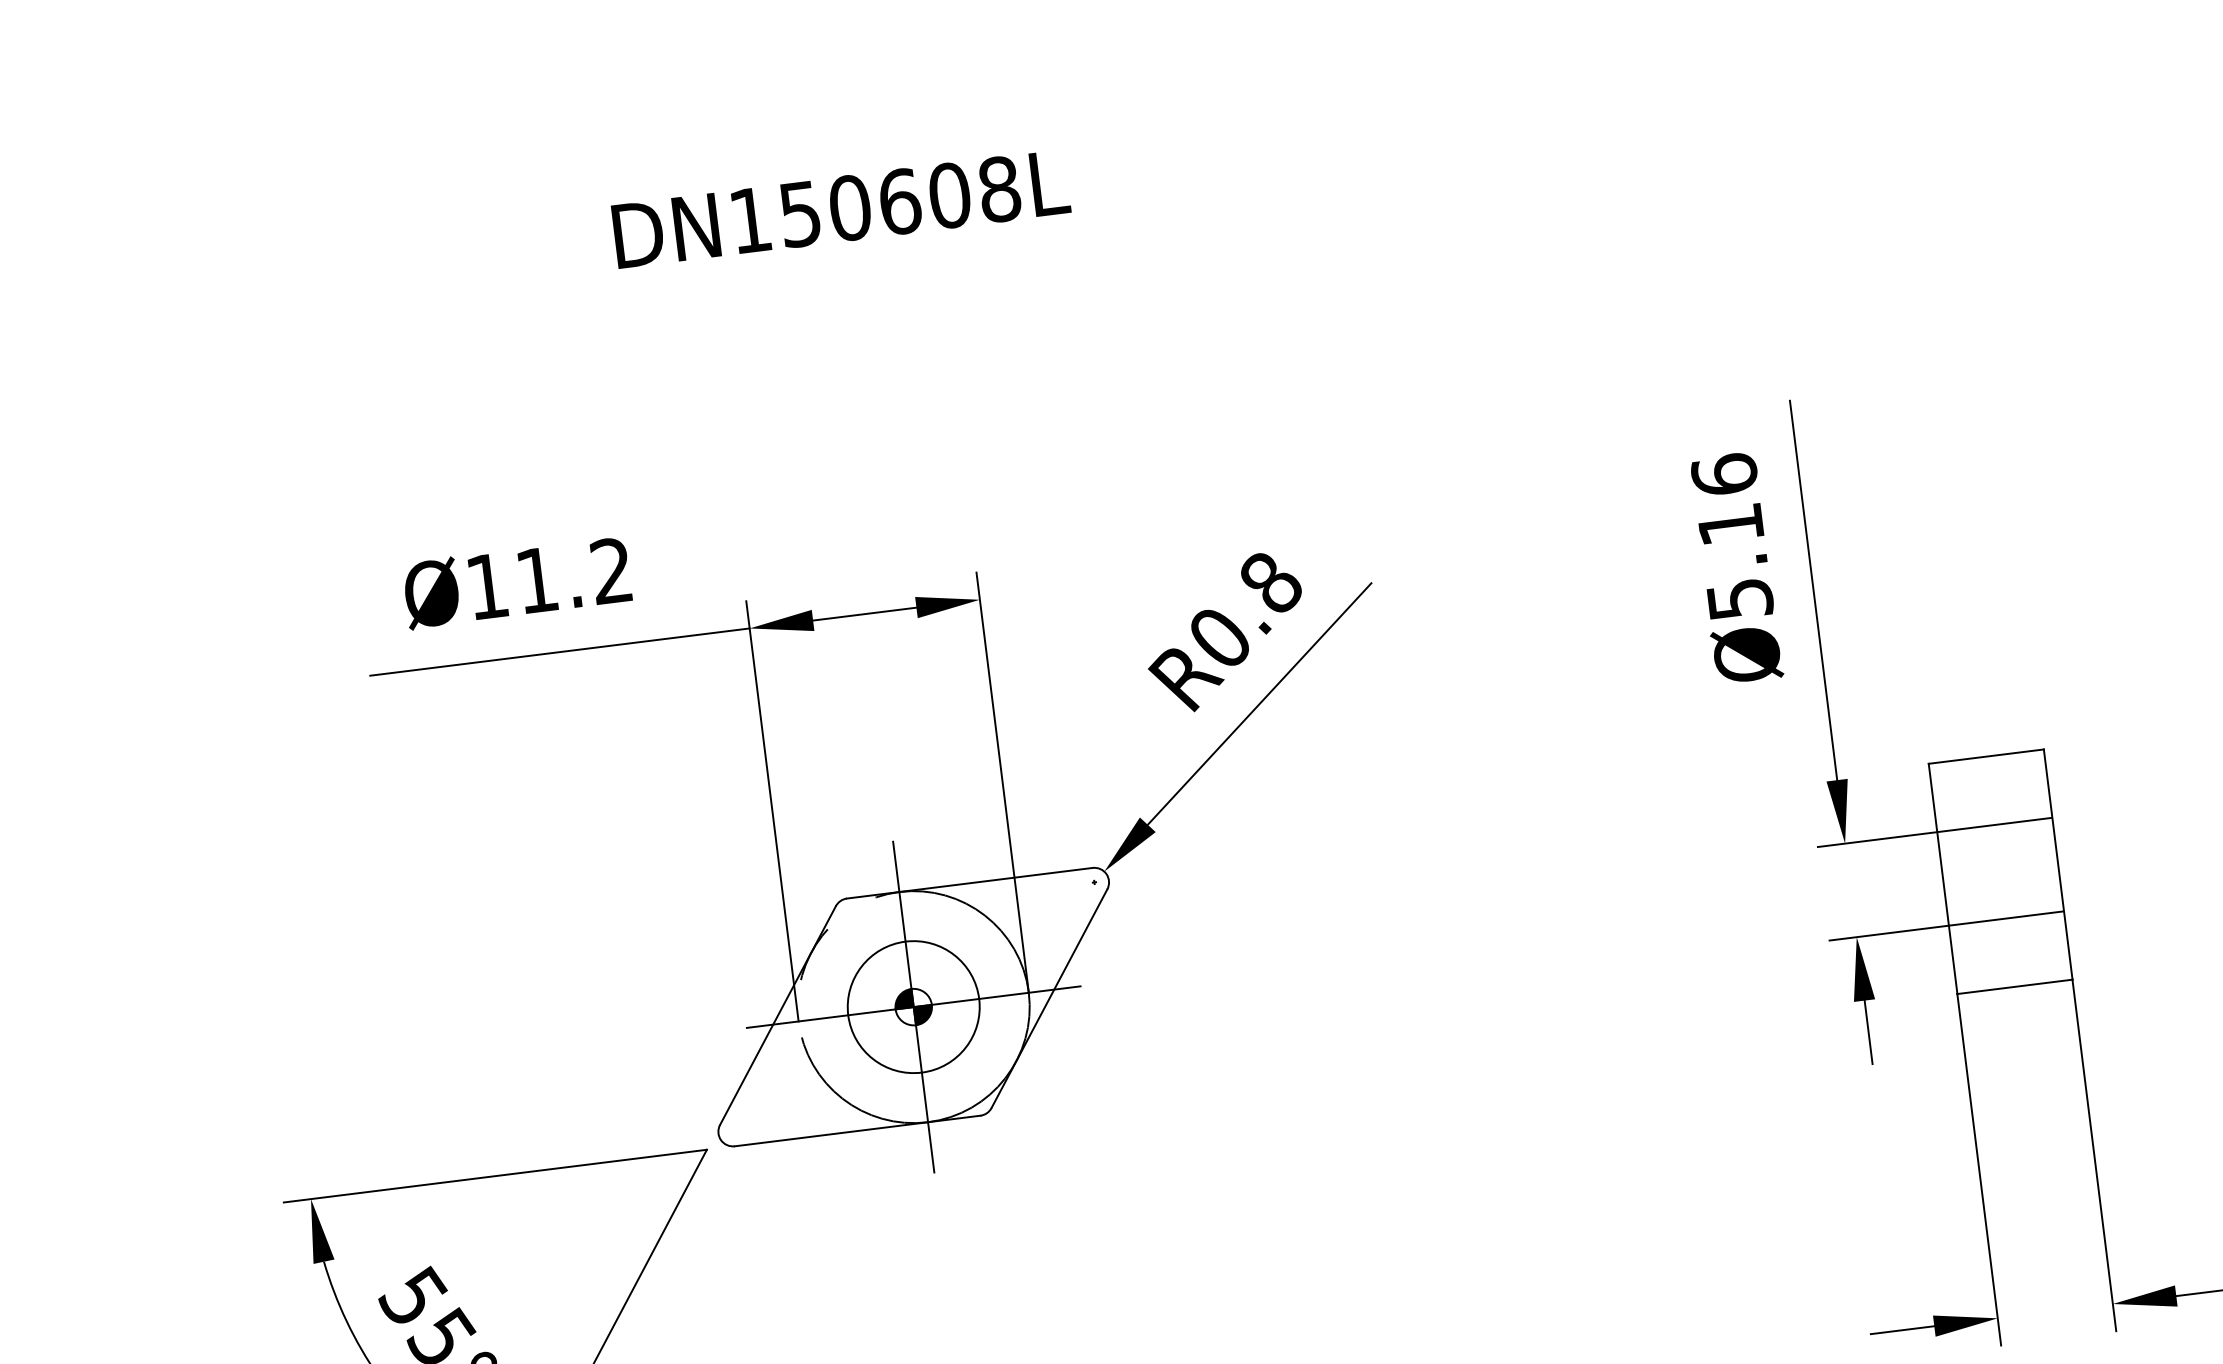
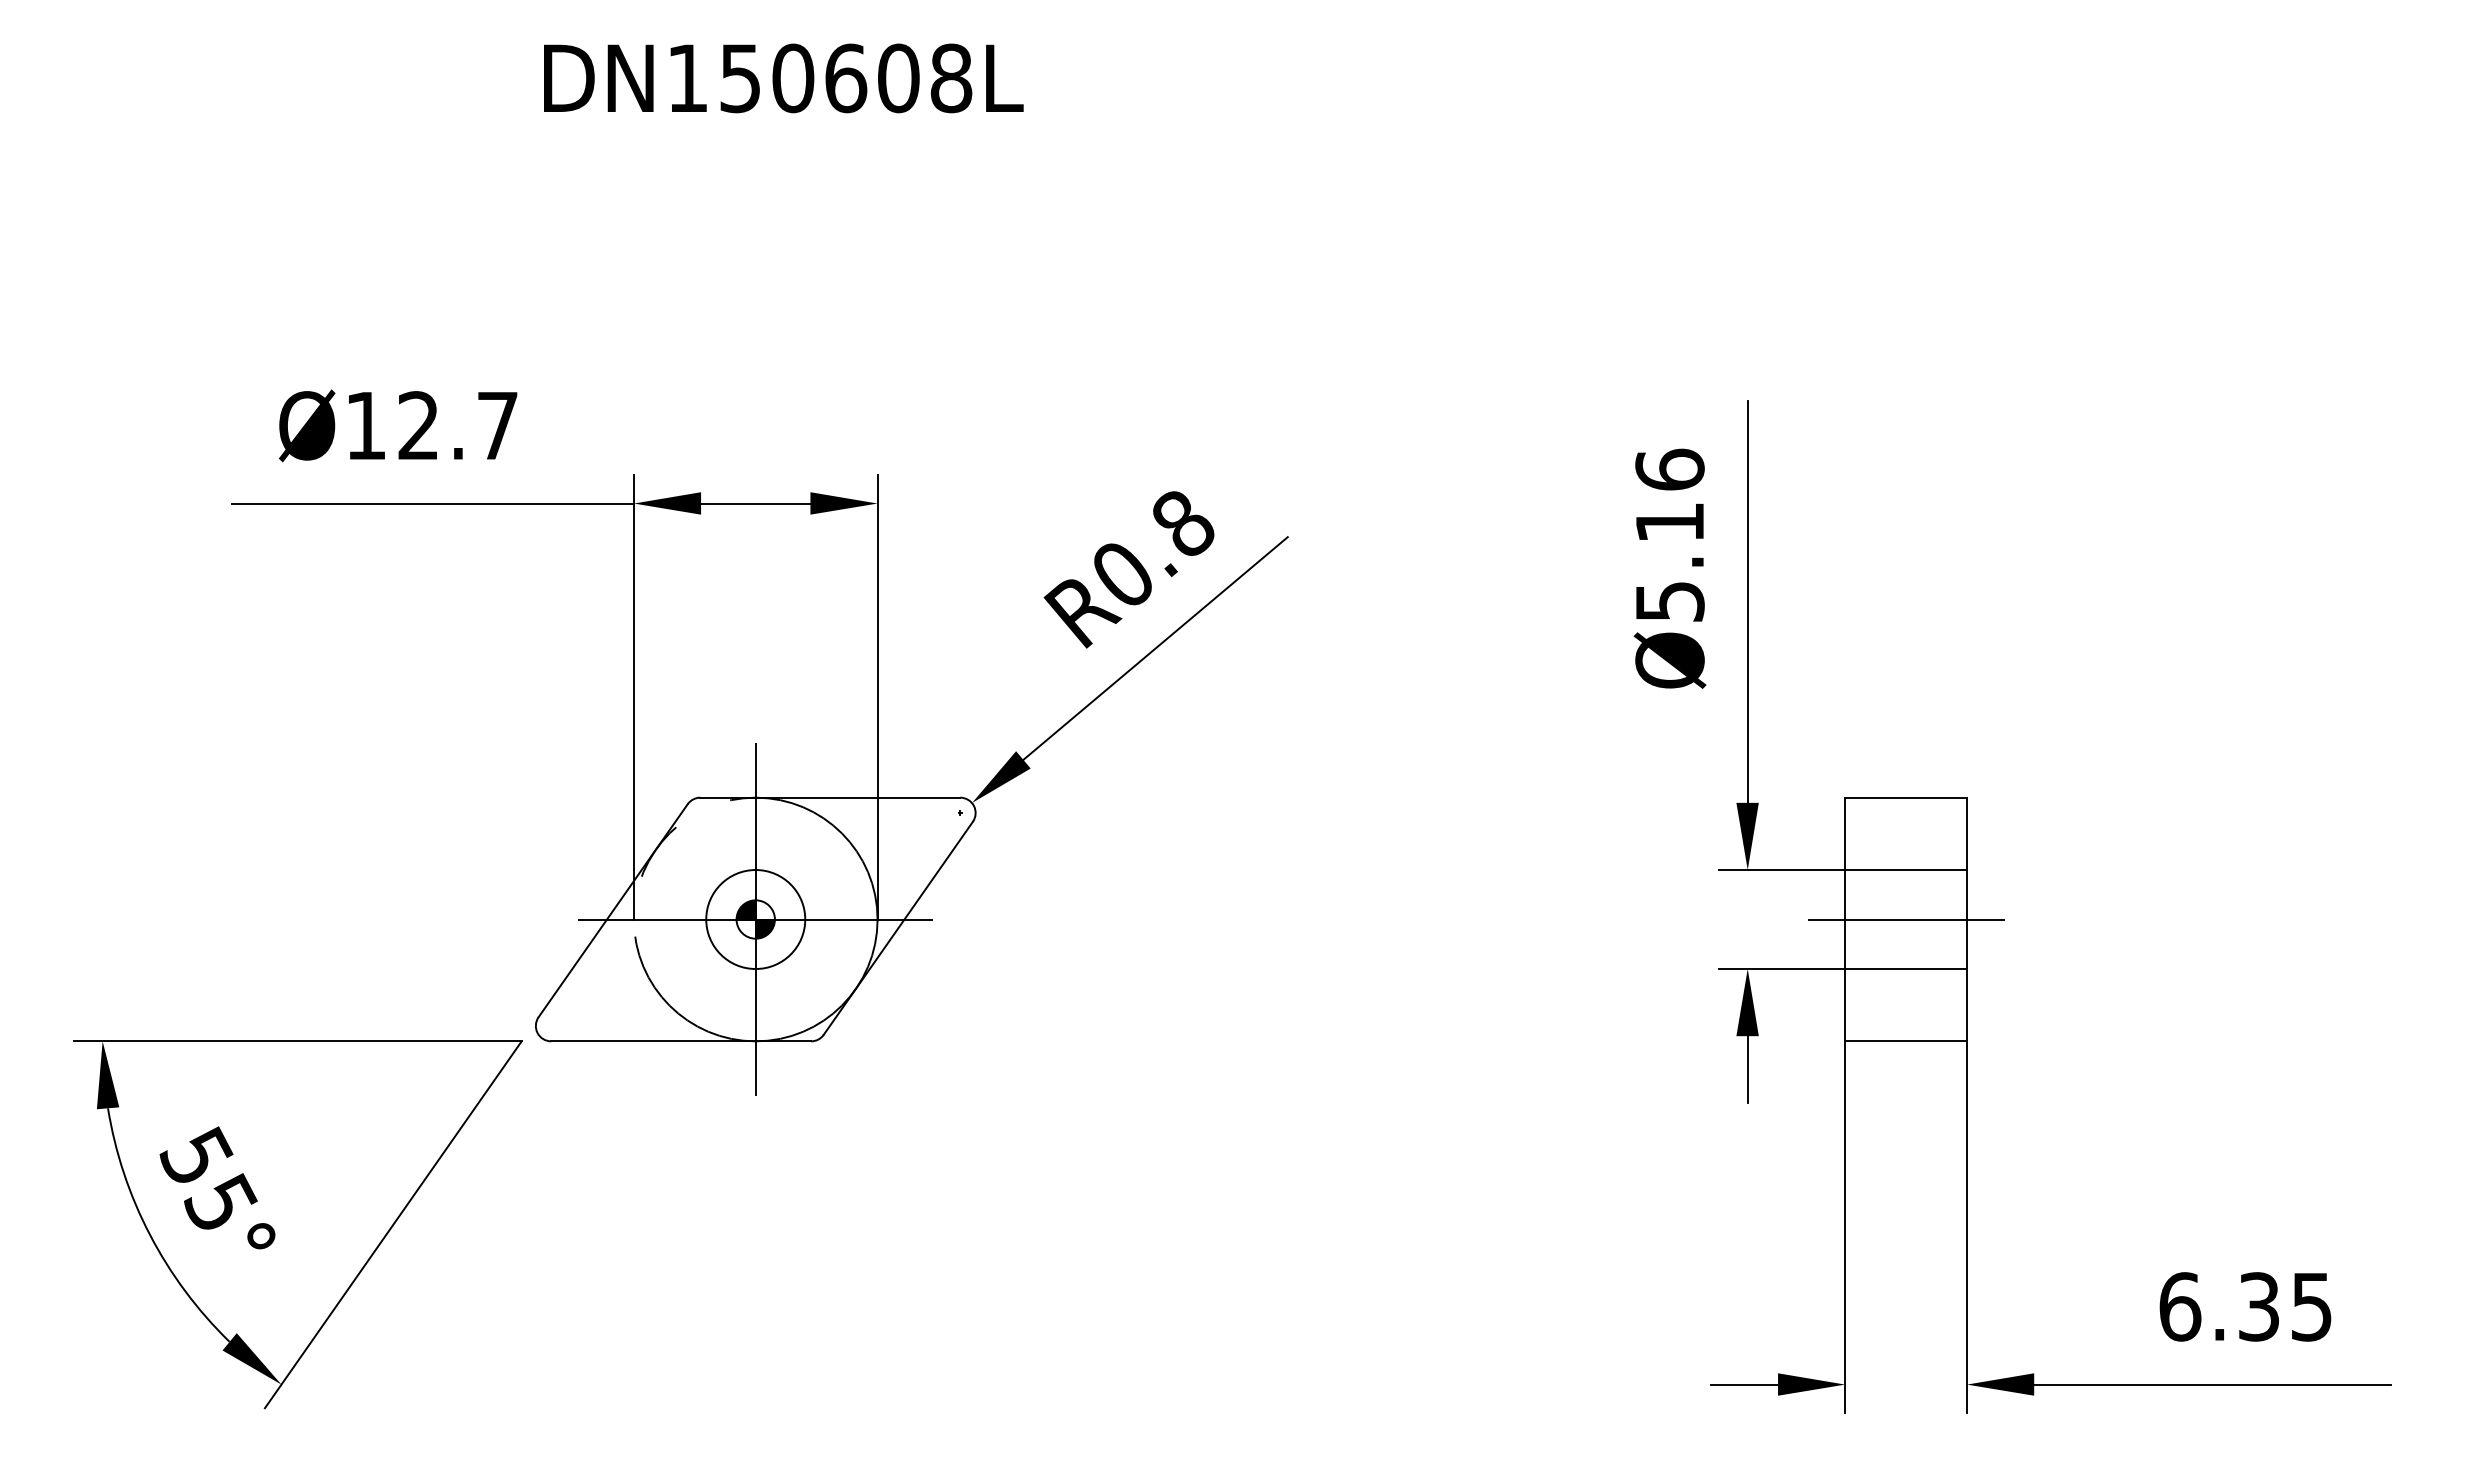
text: (573, 575) -> (457, 425), Ø11.2 -> Ø12.7
line: (2000, 871) -> (1905, 919), added
circle: (913, 1007) -> (755, 919), size x0.71

